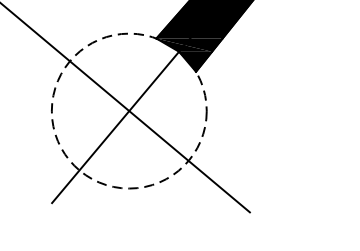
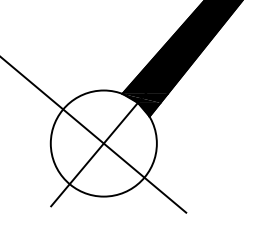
circle: (128, 111) -> (103, 143), dashed -> solid

